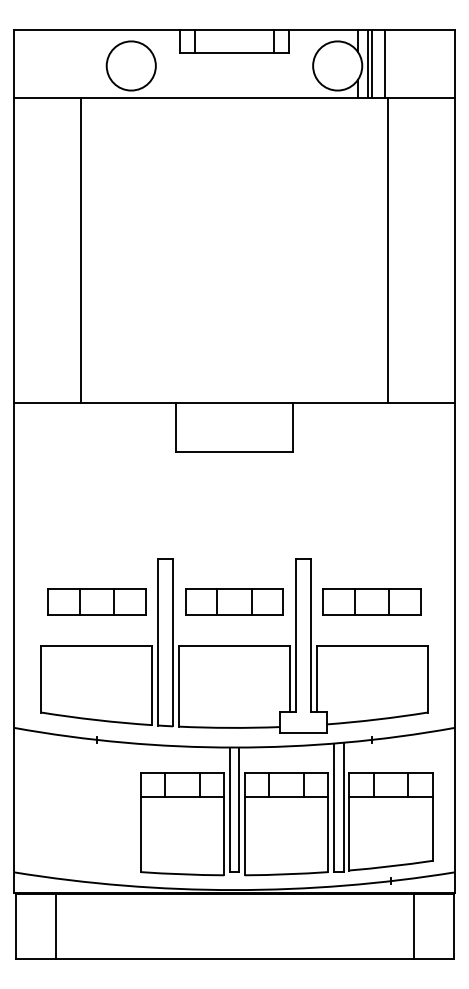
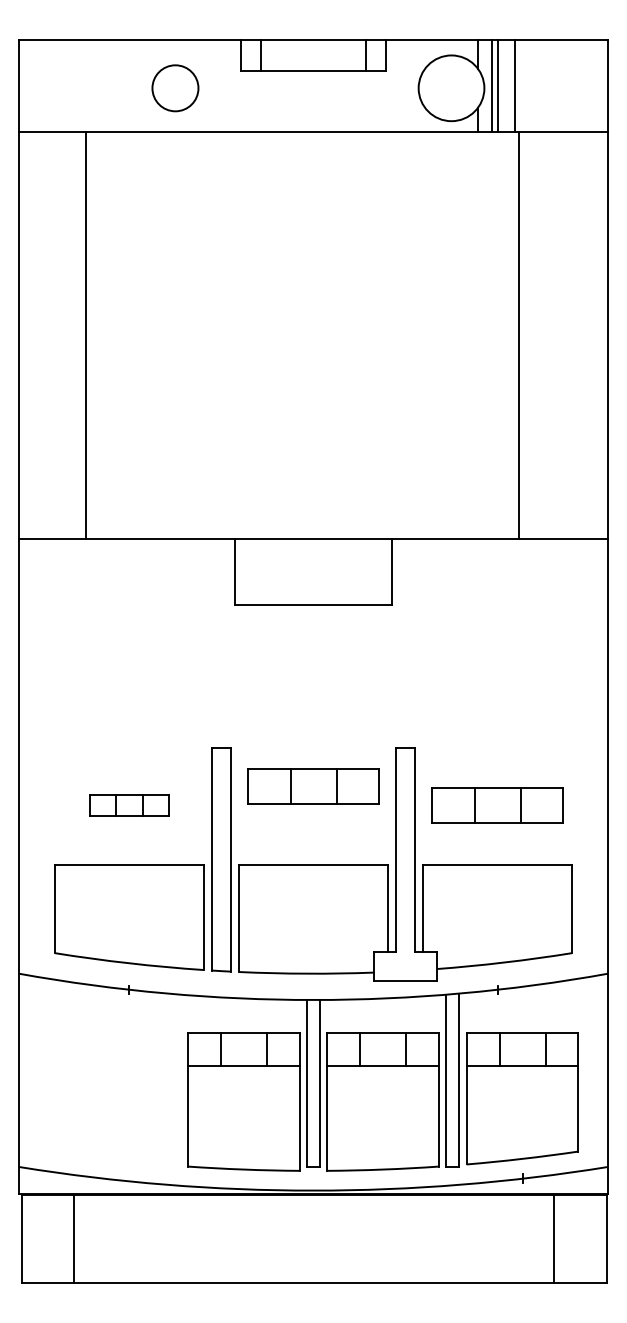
circle: (131, 66) -> (175, 88), size x0.7
line: (81, 250) -> (86, 335), moved
part: (96, 602) -> (129, 805), size x0.6
part: (234, 602) -> (313, 786), moved

